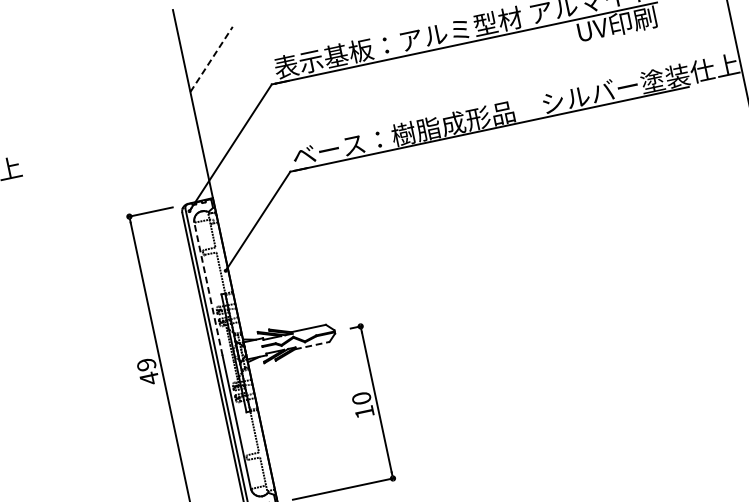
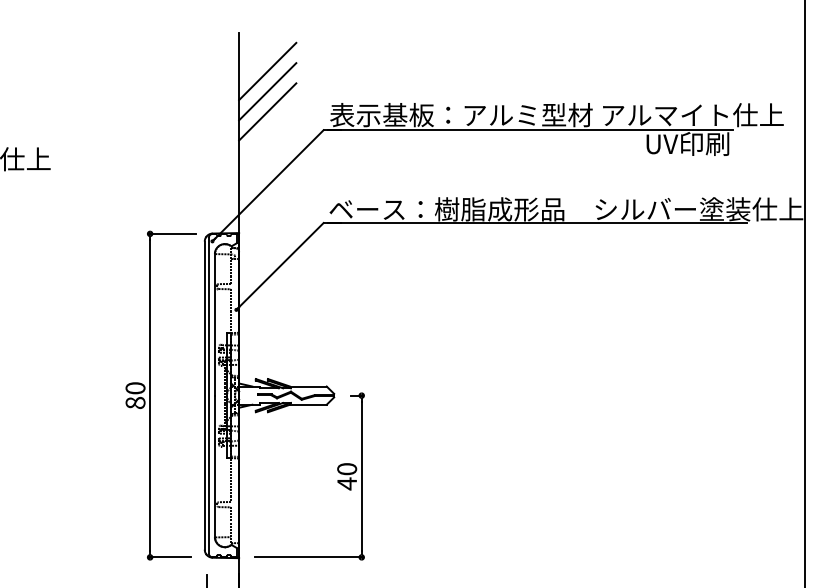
line: (207, 40) -> (267, 71), added
line: (212, 59) -> (268, 91), dashed -> solid
line: (215, 78) -> (267, 111), added
line: (208, 288) -> (214, 324), dashed -> solid
line: (312, 345) -> (308, 404), dashed -> solid
text: (147, 371) -> (135, 395), 49 -> 80
text: (363, 412) -> (346, 483), 10 -> 40

